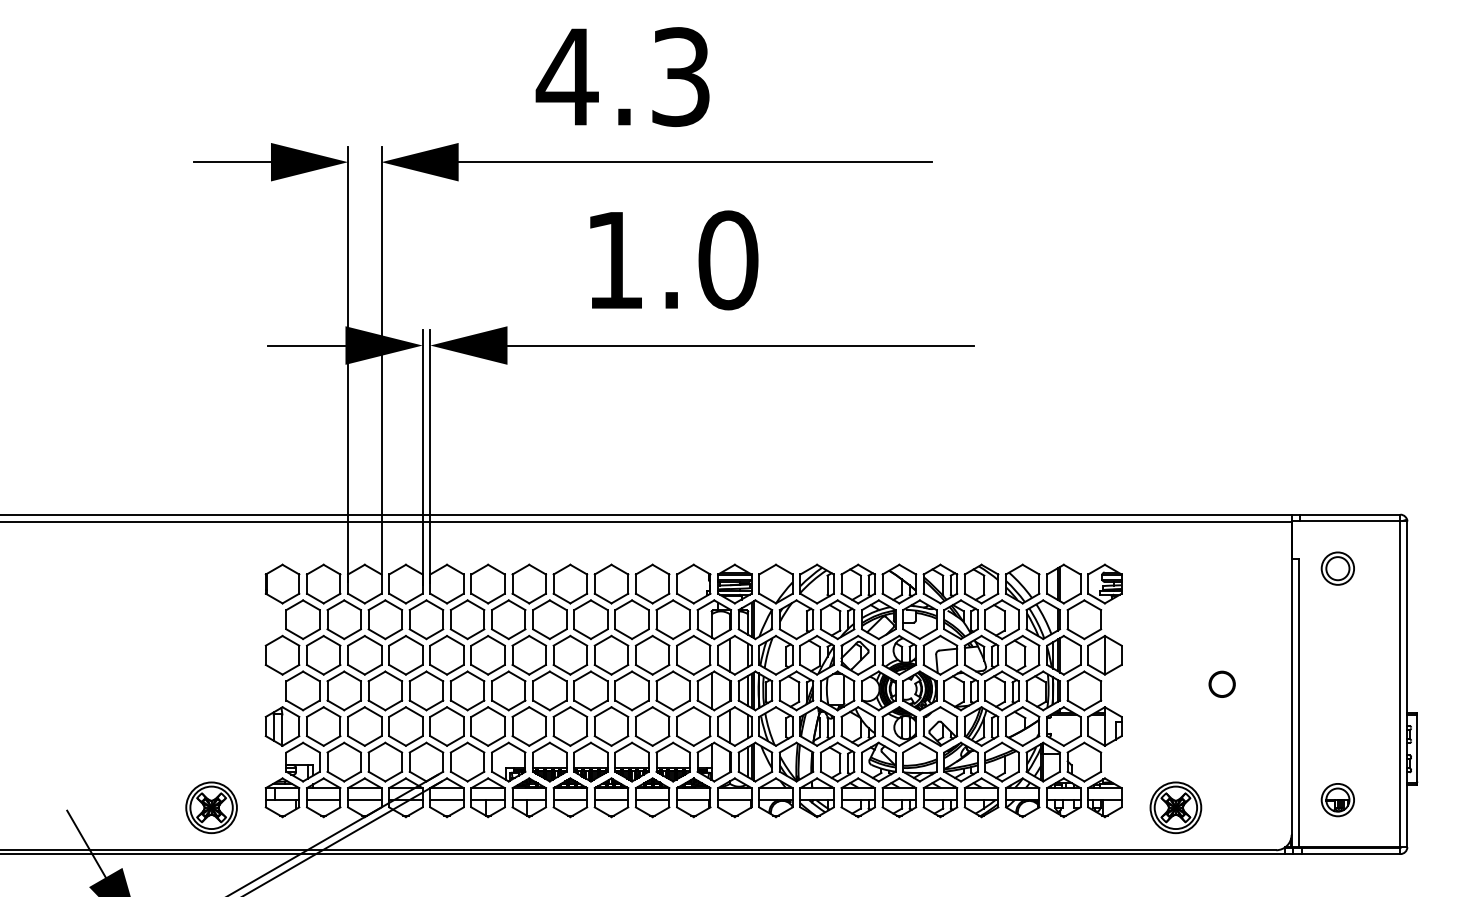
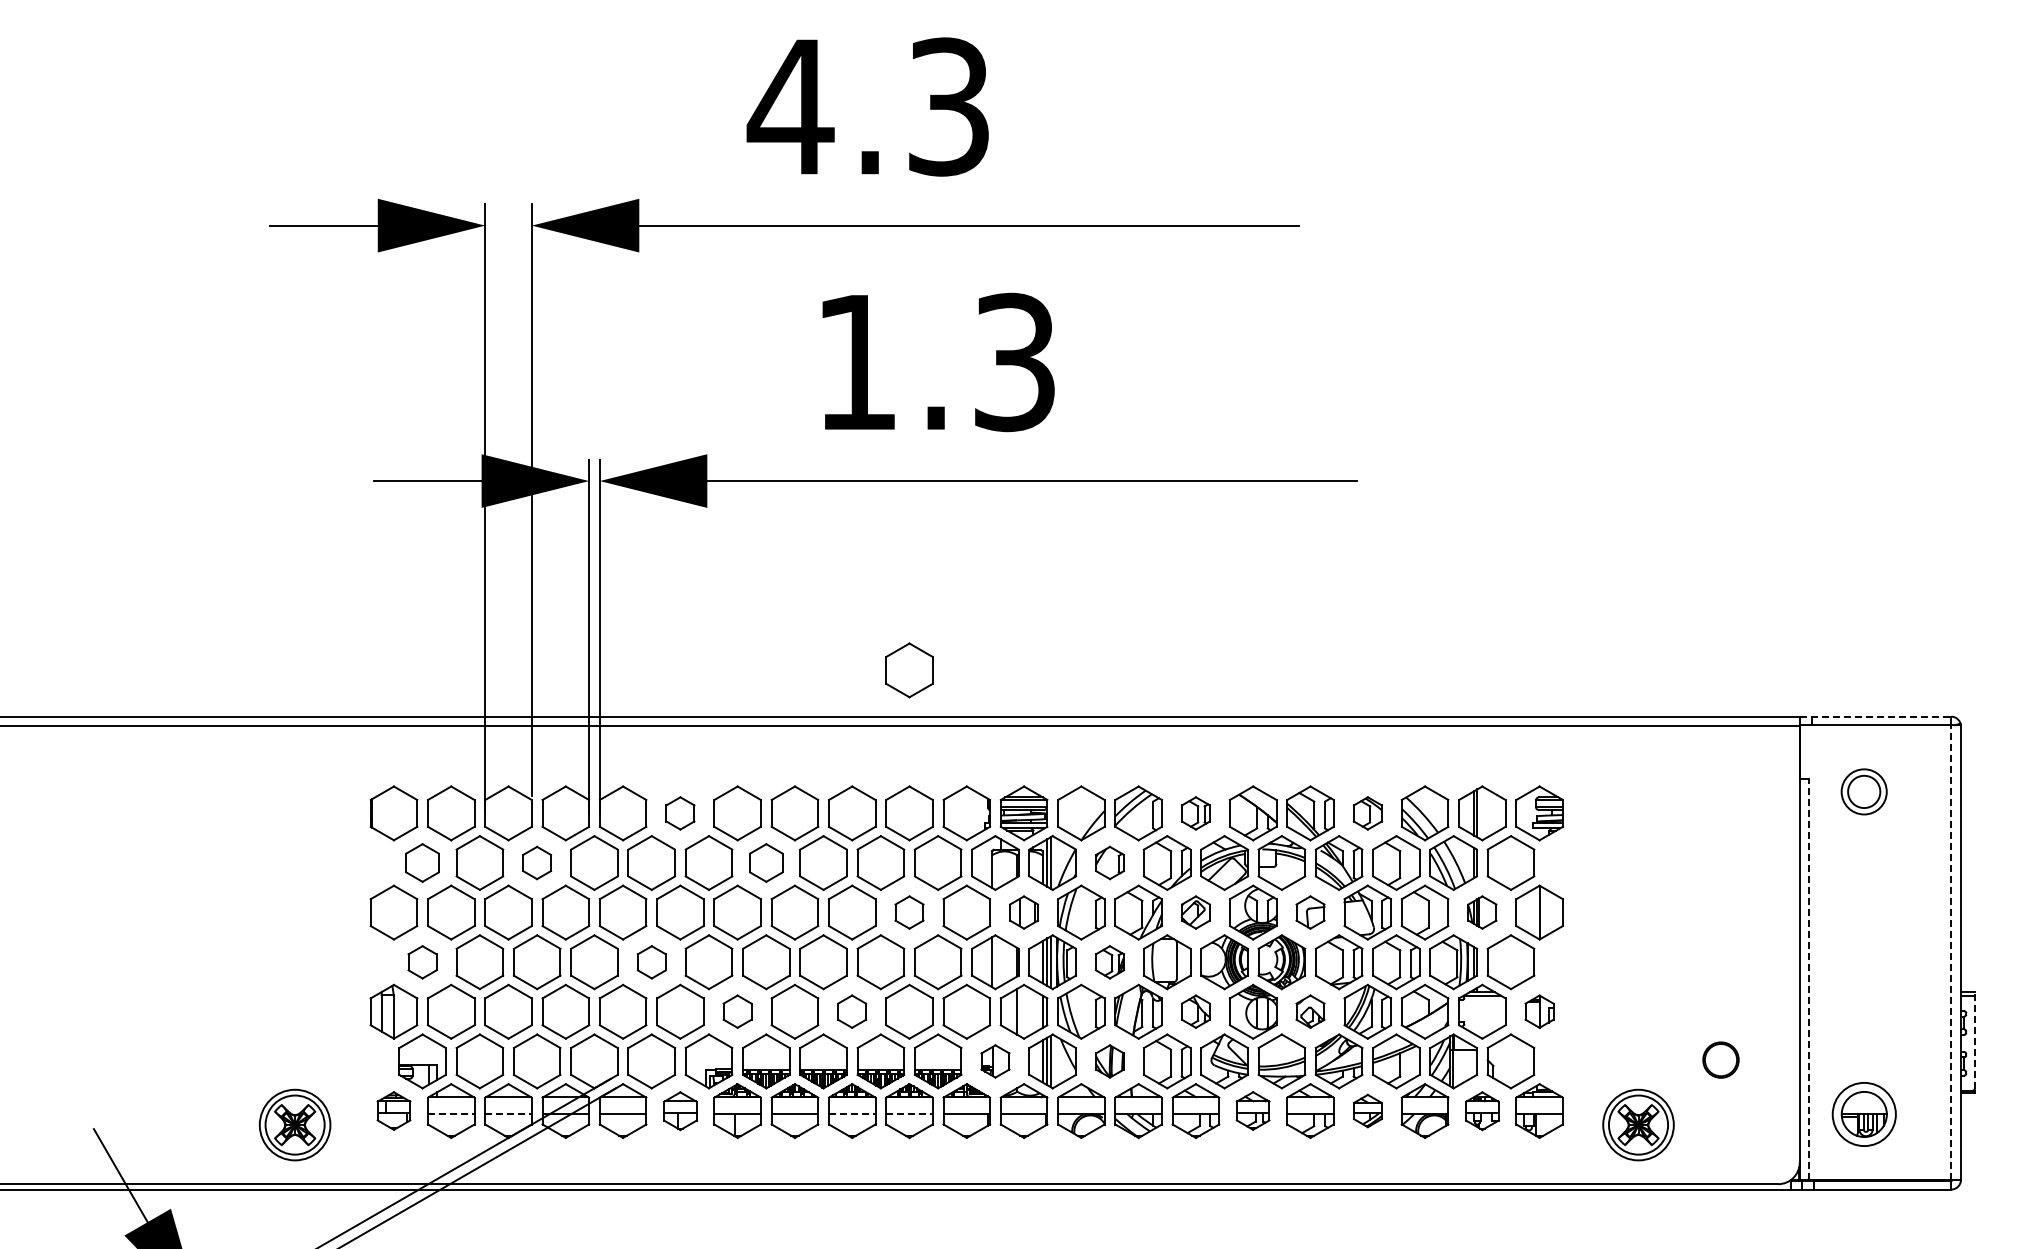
text: (727, 260) -> (1014, 362), 1.0 -> 1.3
part: (652, 481) -> (909, 670), added
line: (1346, 514) -> (1875, 716), solid -> dashed
part: (488, 584) -> (680, 813), size x0.6
part: (857, 584) -> (1195, 813), size x0.6
part: (981, 584) -> (1367, 813), size x0.6
part: (303, 619) -> (422, 862), size x0.7
part: (384, 619) -> (536, 862), size x0.6
part: (549, 619) -> (766, 862), size x0.7
part: (796, 619) -> (1109, 862), size x0.6
part: (652, 655) -> (909, 912), size x0.6
part: (734, 655) -> (1023, 912), size x0.6
part: (857, 655) -> (1195, 912), size x0.6
part: (940, 655) -> (1310, 912), size x0.6
part: (1063, 655) -> (1482, 912), size x0.6
circle: (1221, 683) -> (1720, 1059), moved
line: (1400, 683) -> (1951, 952), solid -> dashed
part: (303, 691) -> (422, 962), size x0.6
part: (467, 691) -> (651, 962), size x0.6
part: (796, 691) -> (1109, 962), size x0.6
line: (1298, 702) -> (1809, 978), solid -> dashed
part: (529, 726) -> (737, 1011), size x0.6
part: (610, 726) -> (851, 1011), size x0.6
part: (857, 726) -> (1195, 1011), size x0.6
part: (940, 726) -> (1310, 1011), size x0.6
part: (1104, 726) -> (1539, 1011), size x0.6
line: (1417, 746) -> (1974, 1039), solid -> dashed
part: (714, 762) -> (995, 1061), size x0.6
part: (796, 762) -> (1109, 1061), size x0.6
part: (282, 797) -> (393, 1110), size x0.7
part: (898, 797) -> (1252, 1110), size x0.7
part: (981, 797) -> (1367, 1110), size x0.6
part: (488, 798) -> (680, 1111), size x0.7
part: (1063, 798) -> (1482, 1111), size x0.7
part: (1337, 799) -> (1863, 1113), size x1.4
line: (323, 800) -> (451, 1114), solid -> dashed
line: (365, 800) -> (509, 1114), solid -> dashed
line: (611, 800) -> (852, 1114), solid -> dashed
line: (653, 800) -> (910, 1114), solid -> dashed

